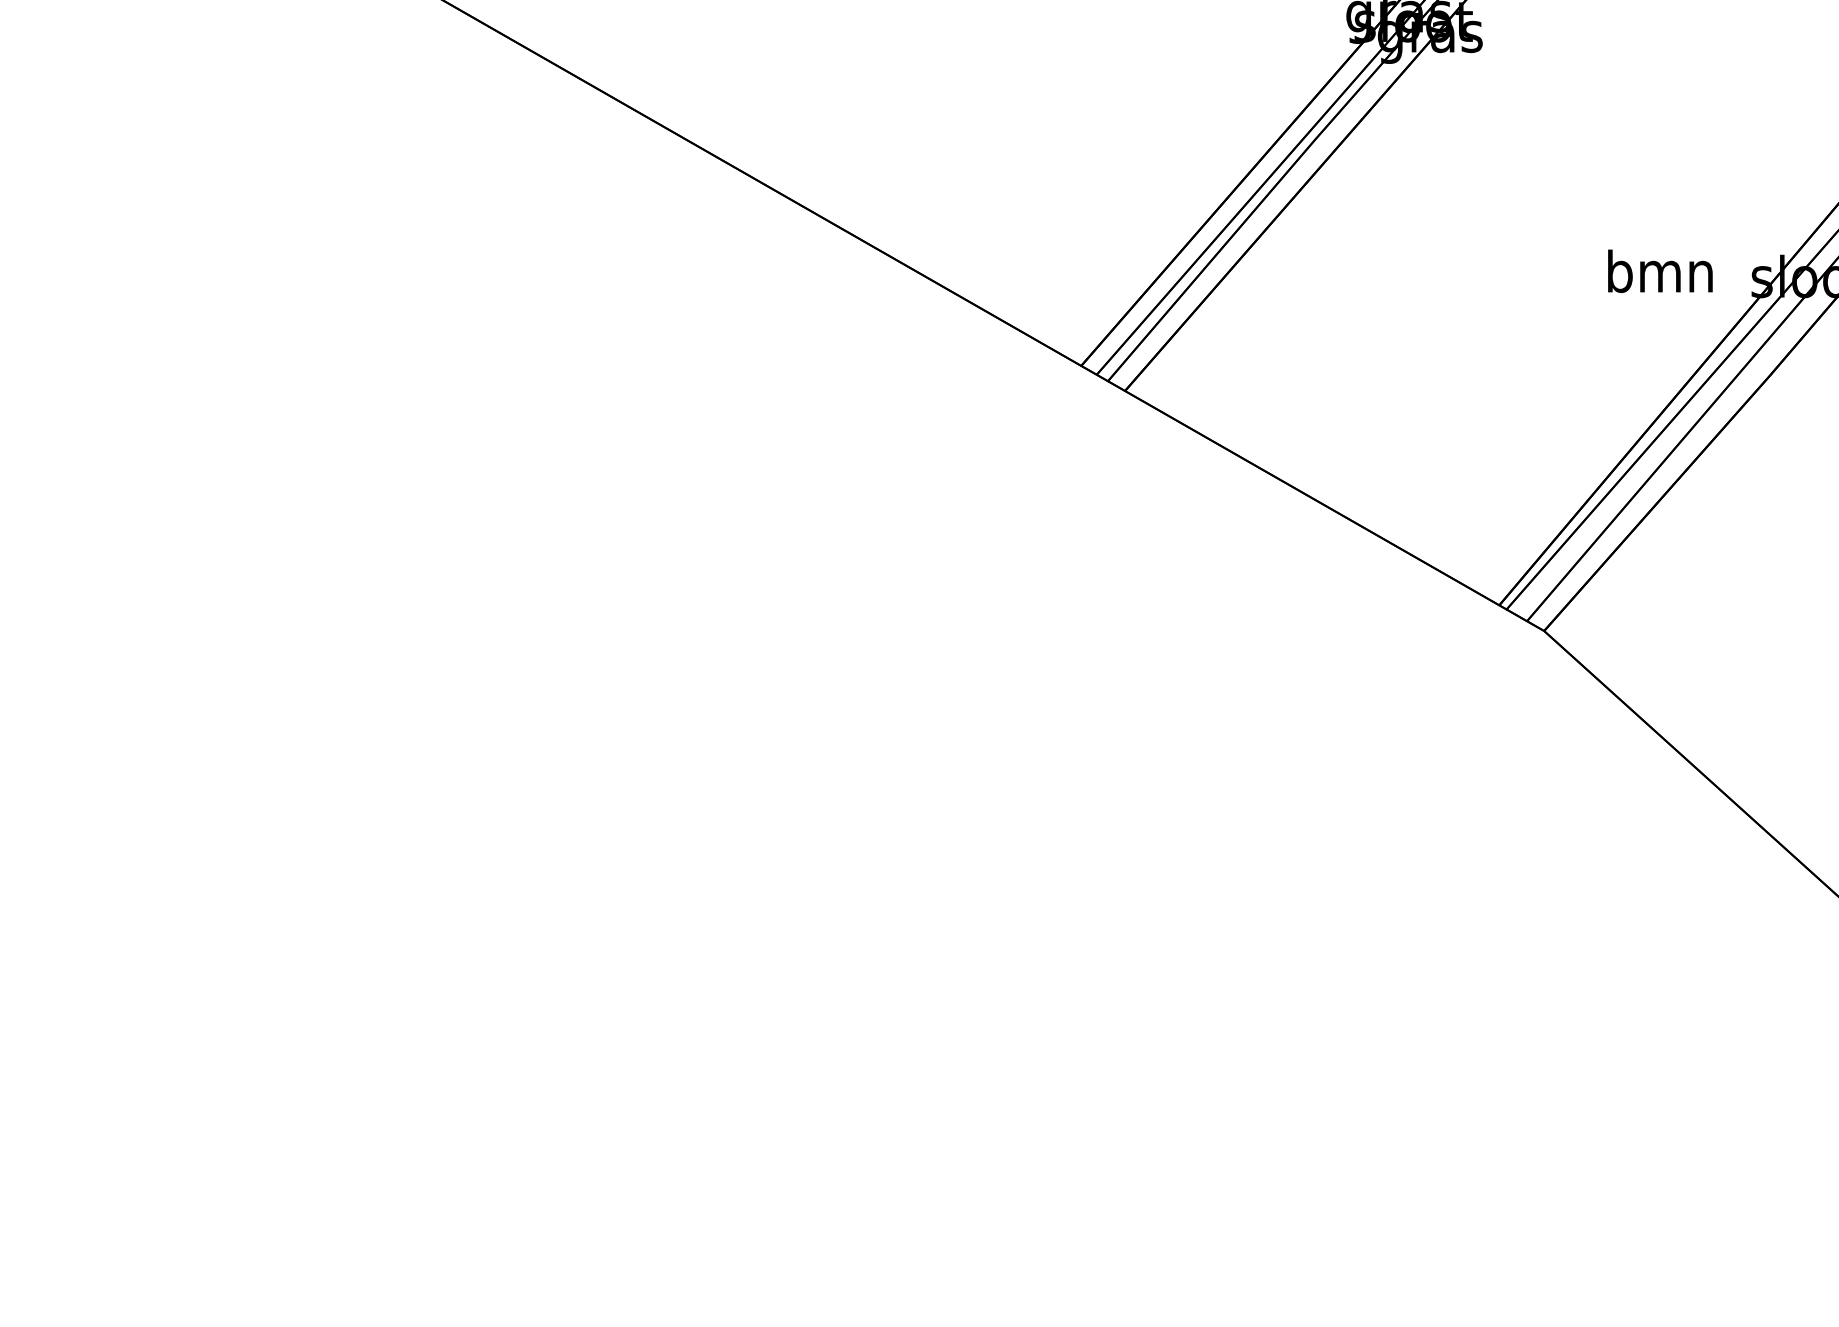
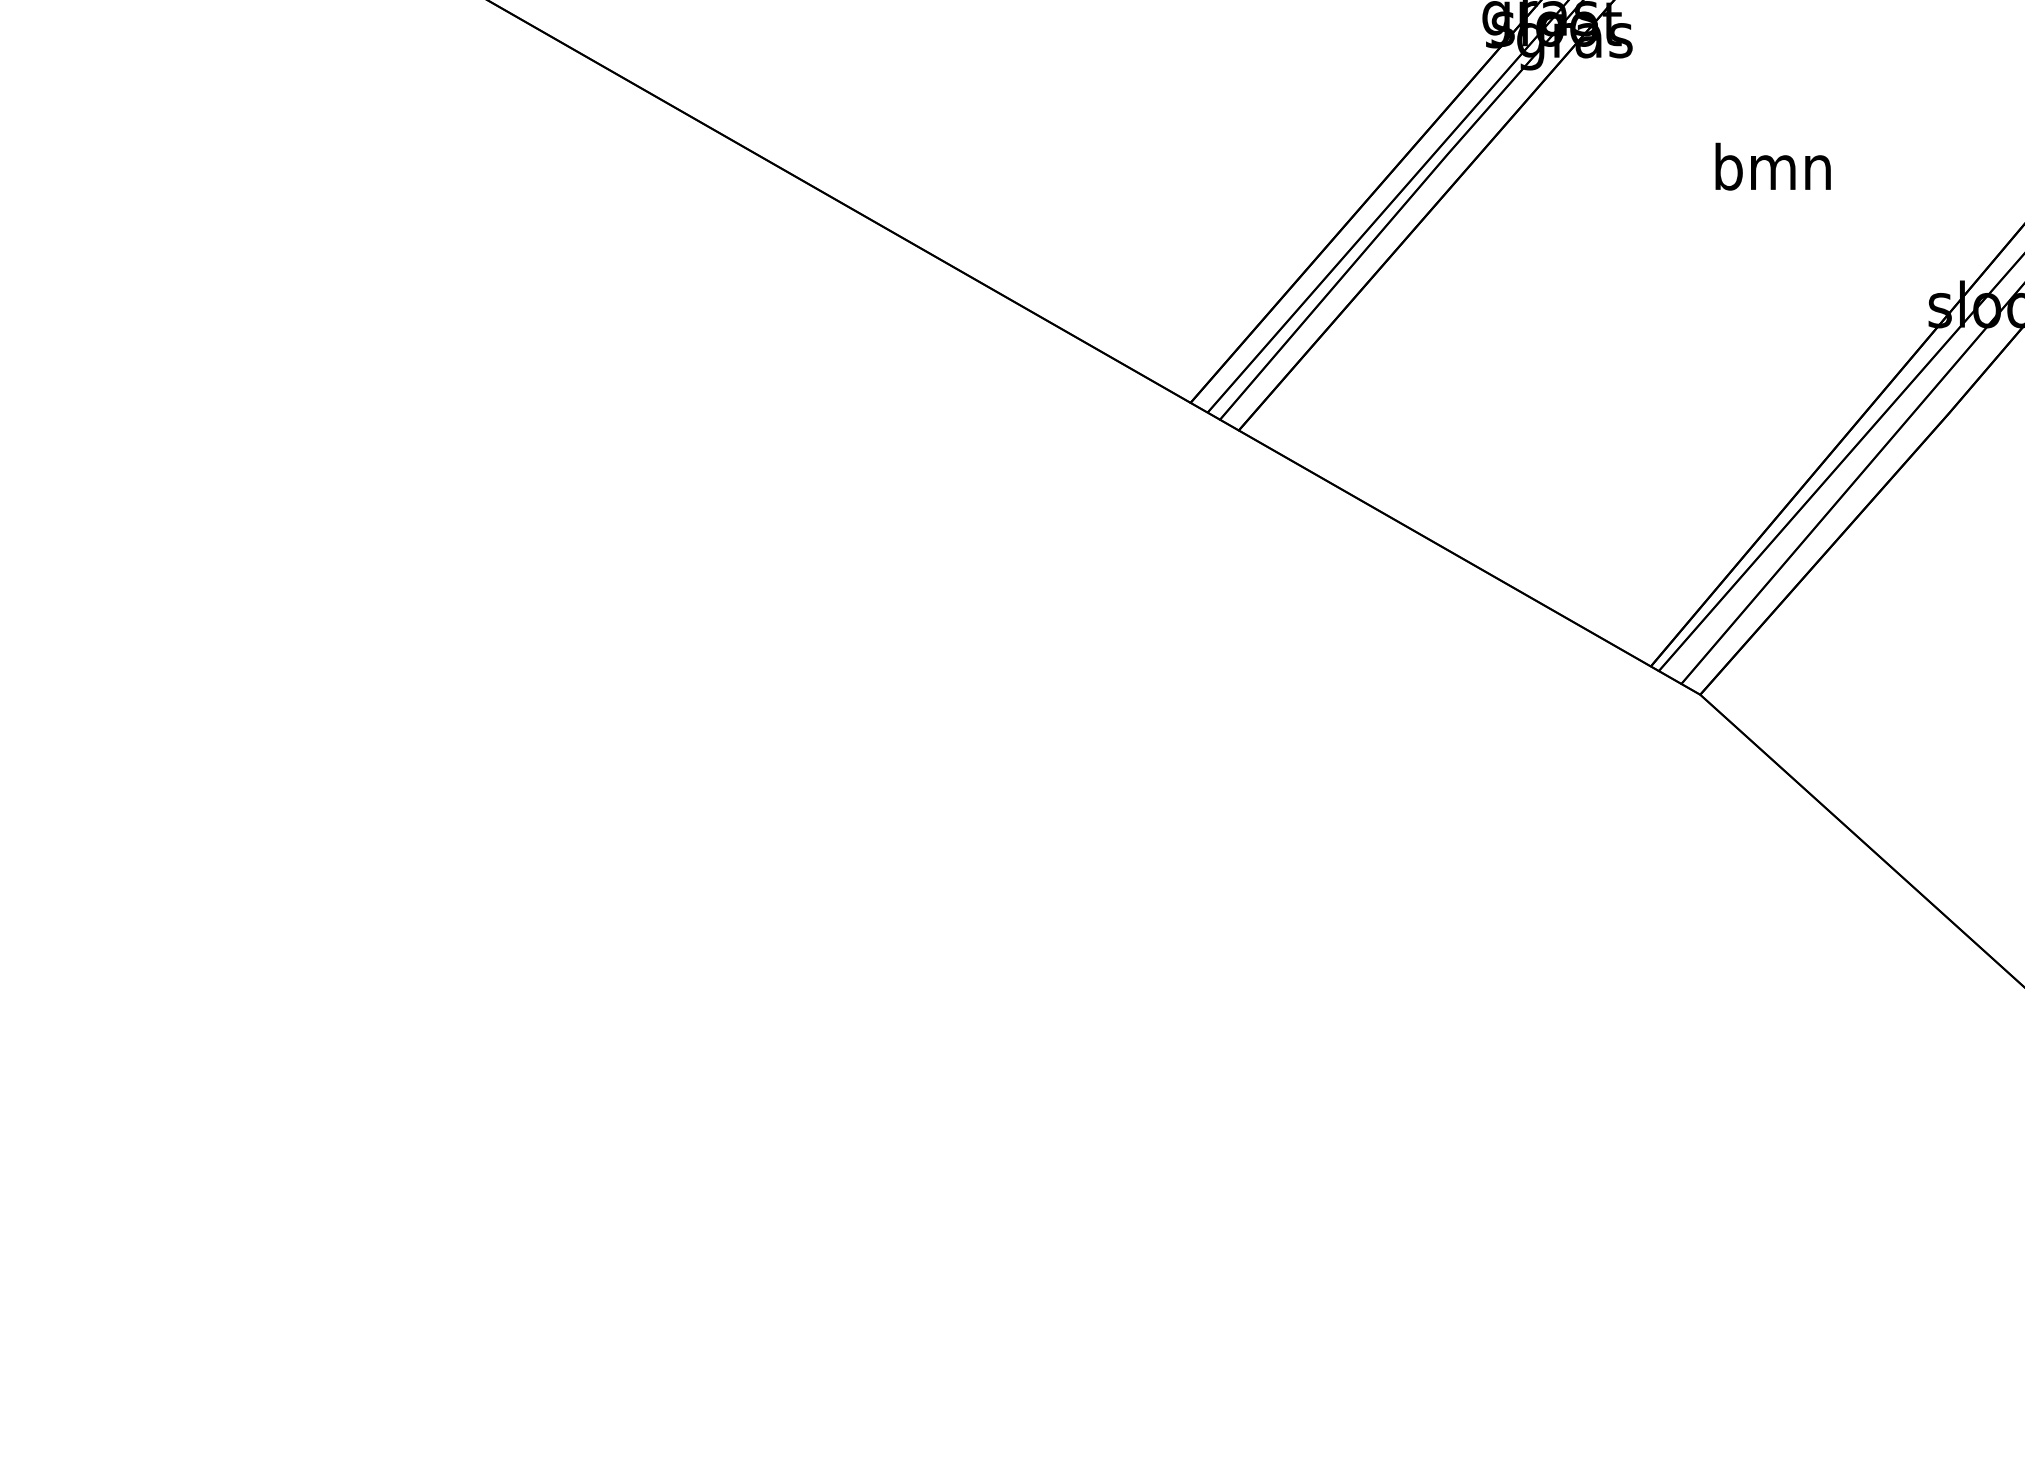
text: (1659, 271) -> (1772, 166), moved

